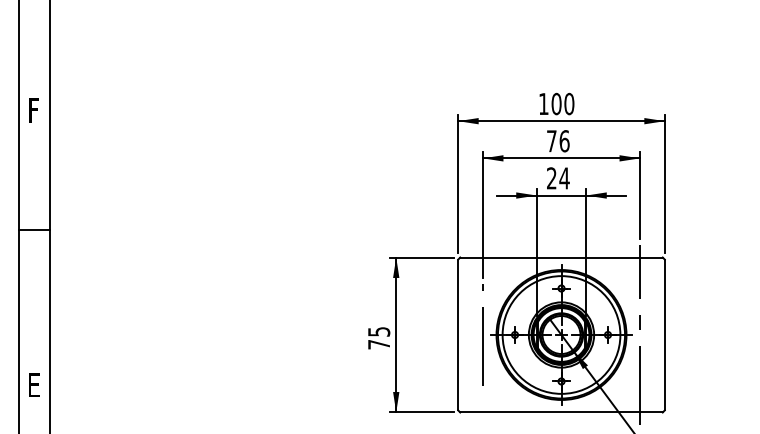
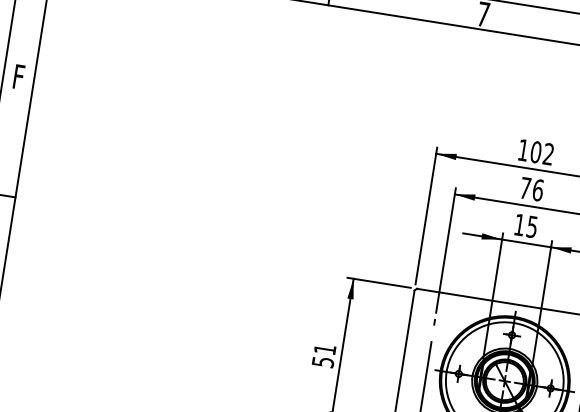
text: (569, 103) -> (548, 153), 100 -> 102
text: (558, 178) -> (526, 226), 24 -> 15
text: (379, 338) -> (324, 356), 75 -> 51

